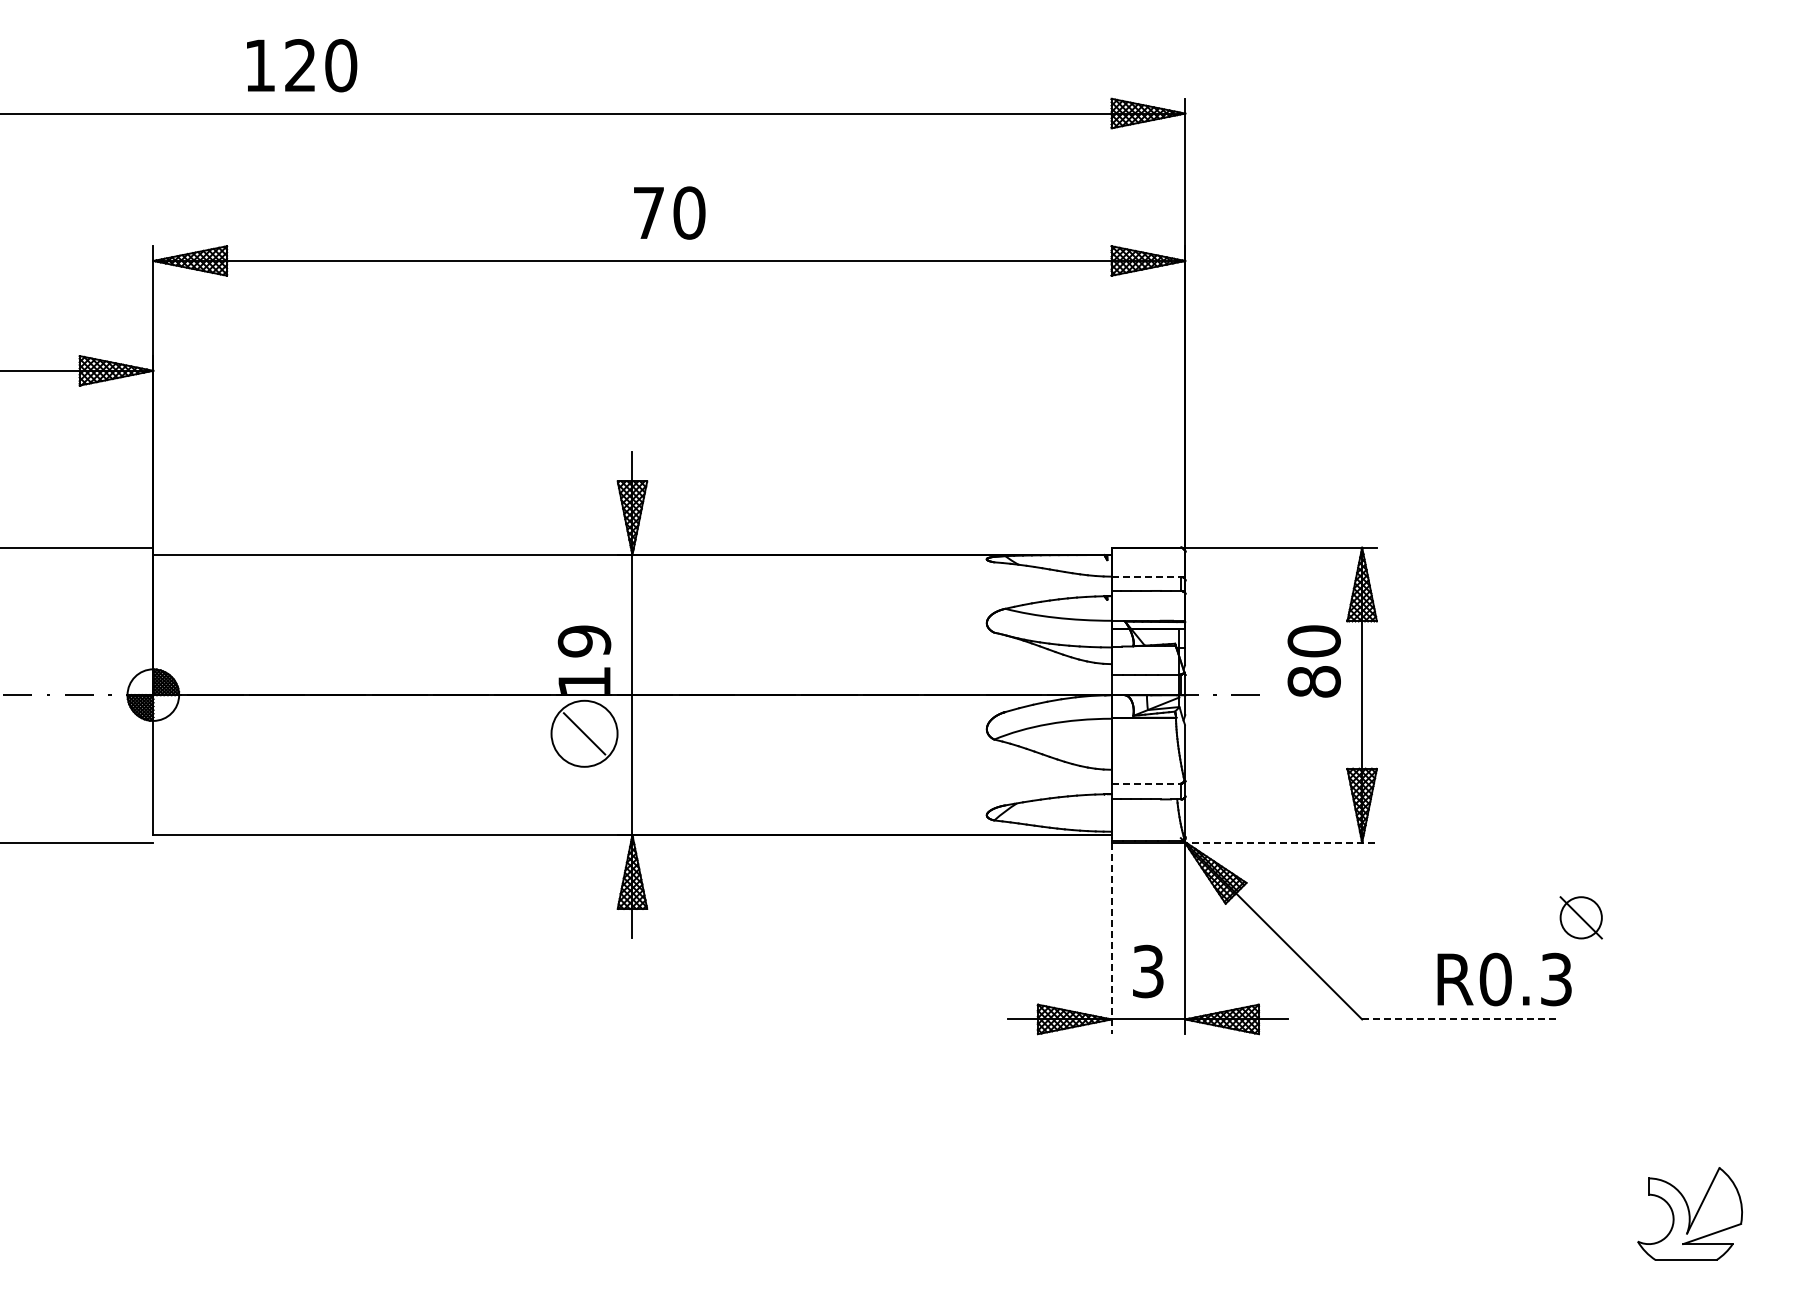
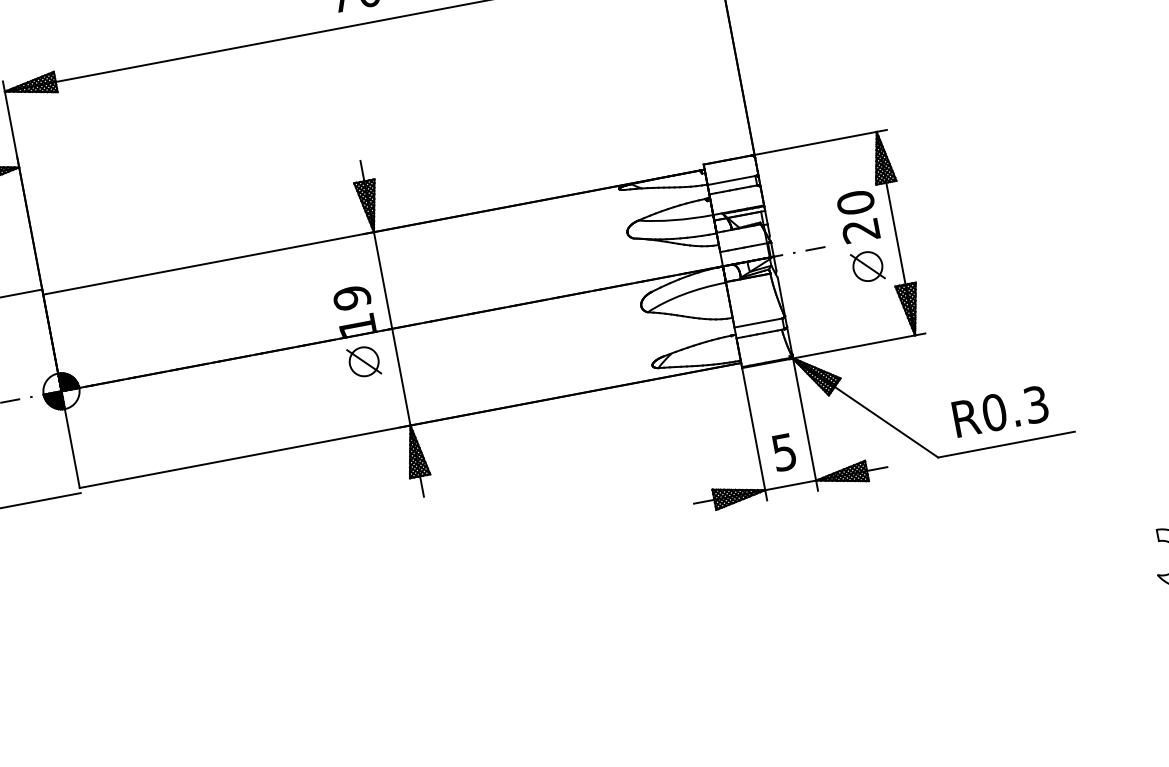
line: (1146, 577) -> (731, 180), dashed -> solid
text: (1313, 681) -> (860, 230), 80 -> 20
circle: (584, 733) -> (364, 361), size x0.62
line: (1146, 783) -> (758, 322), dashed -> solid
line: (1279, 842) -> (858, 346), dashed -> solid
part: (1580, 917) -> (867, 266), moved
line: (1111, 938) -> (754, 434), dashed -> solid
text: (1148, 970) -> (784, 451), 3 -> 5
text: (1504, 979) -> (1000, 411), moved
line: (1461, 1019) -> (1006, 444), dashed -> solid

